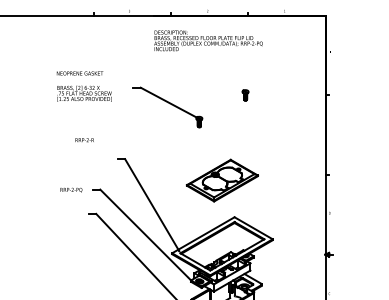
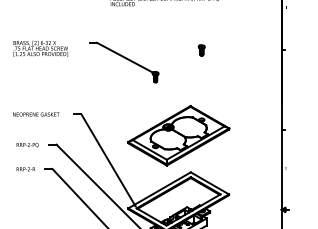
text: (79, 73) -> (35, 114), moved
text: (84, 140) -> (25, 169), moved
part: (222, 180) -> (178, 135), size x1.43

